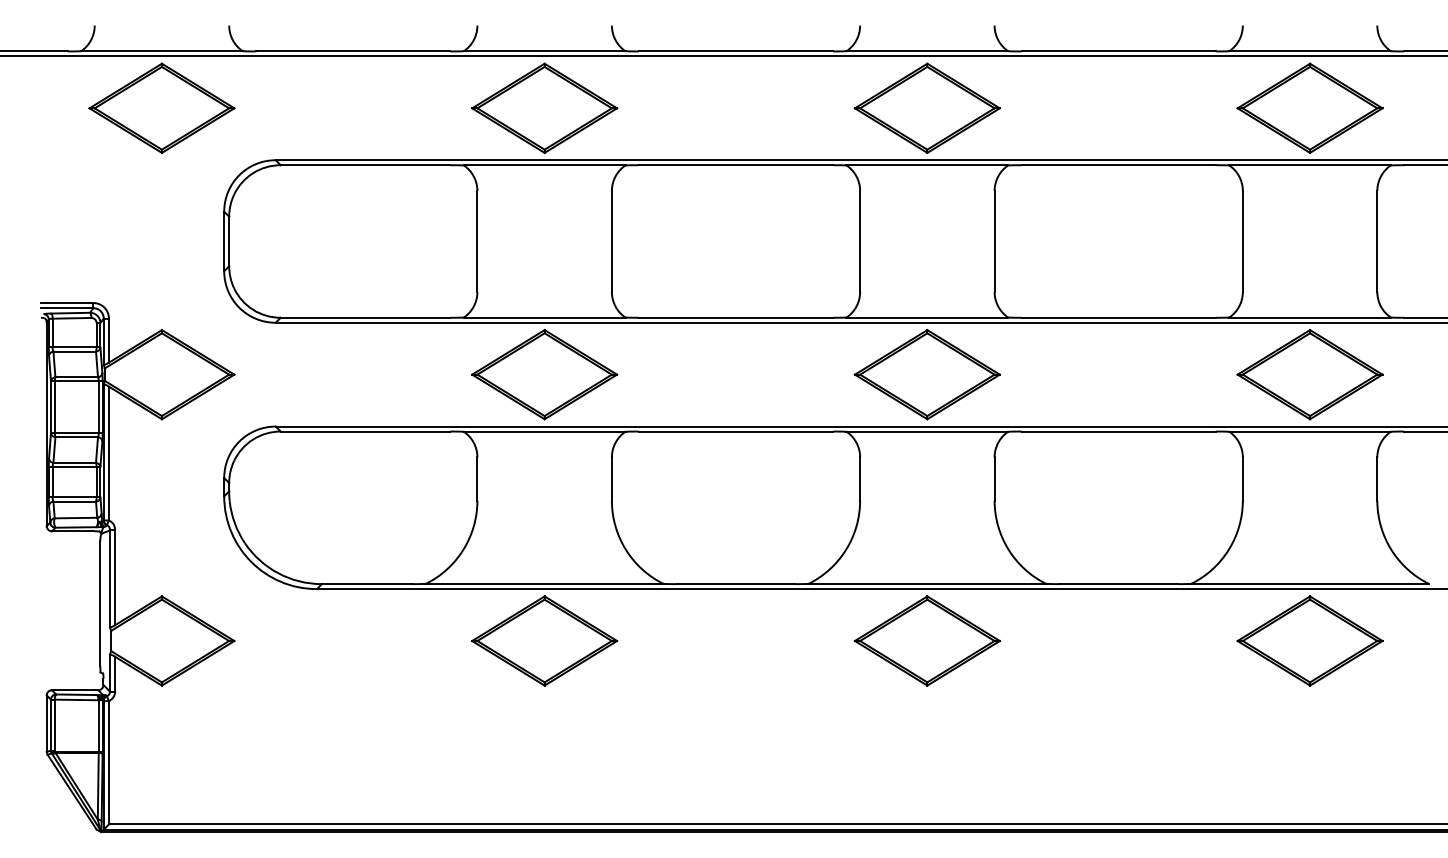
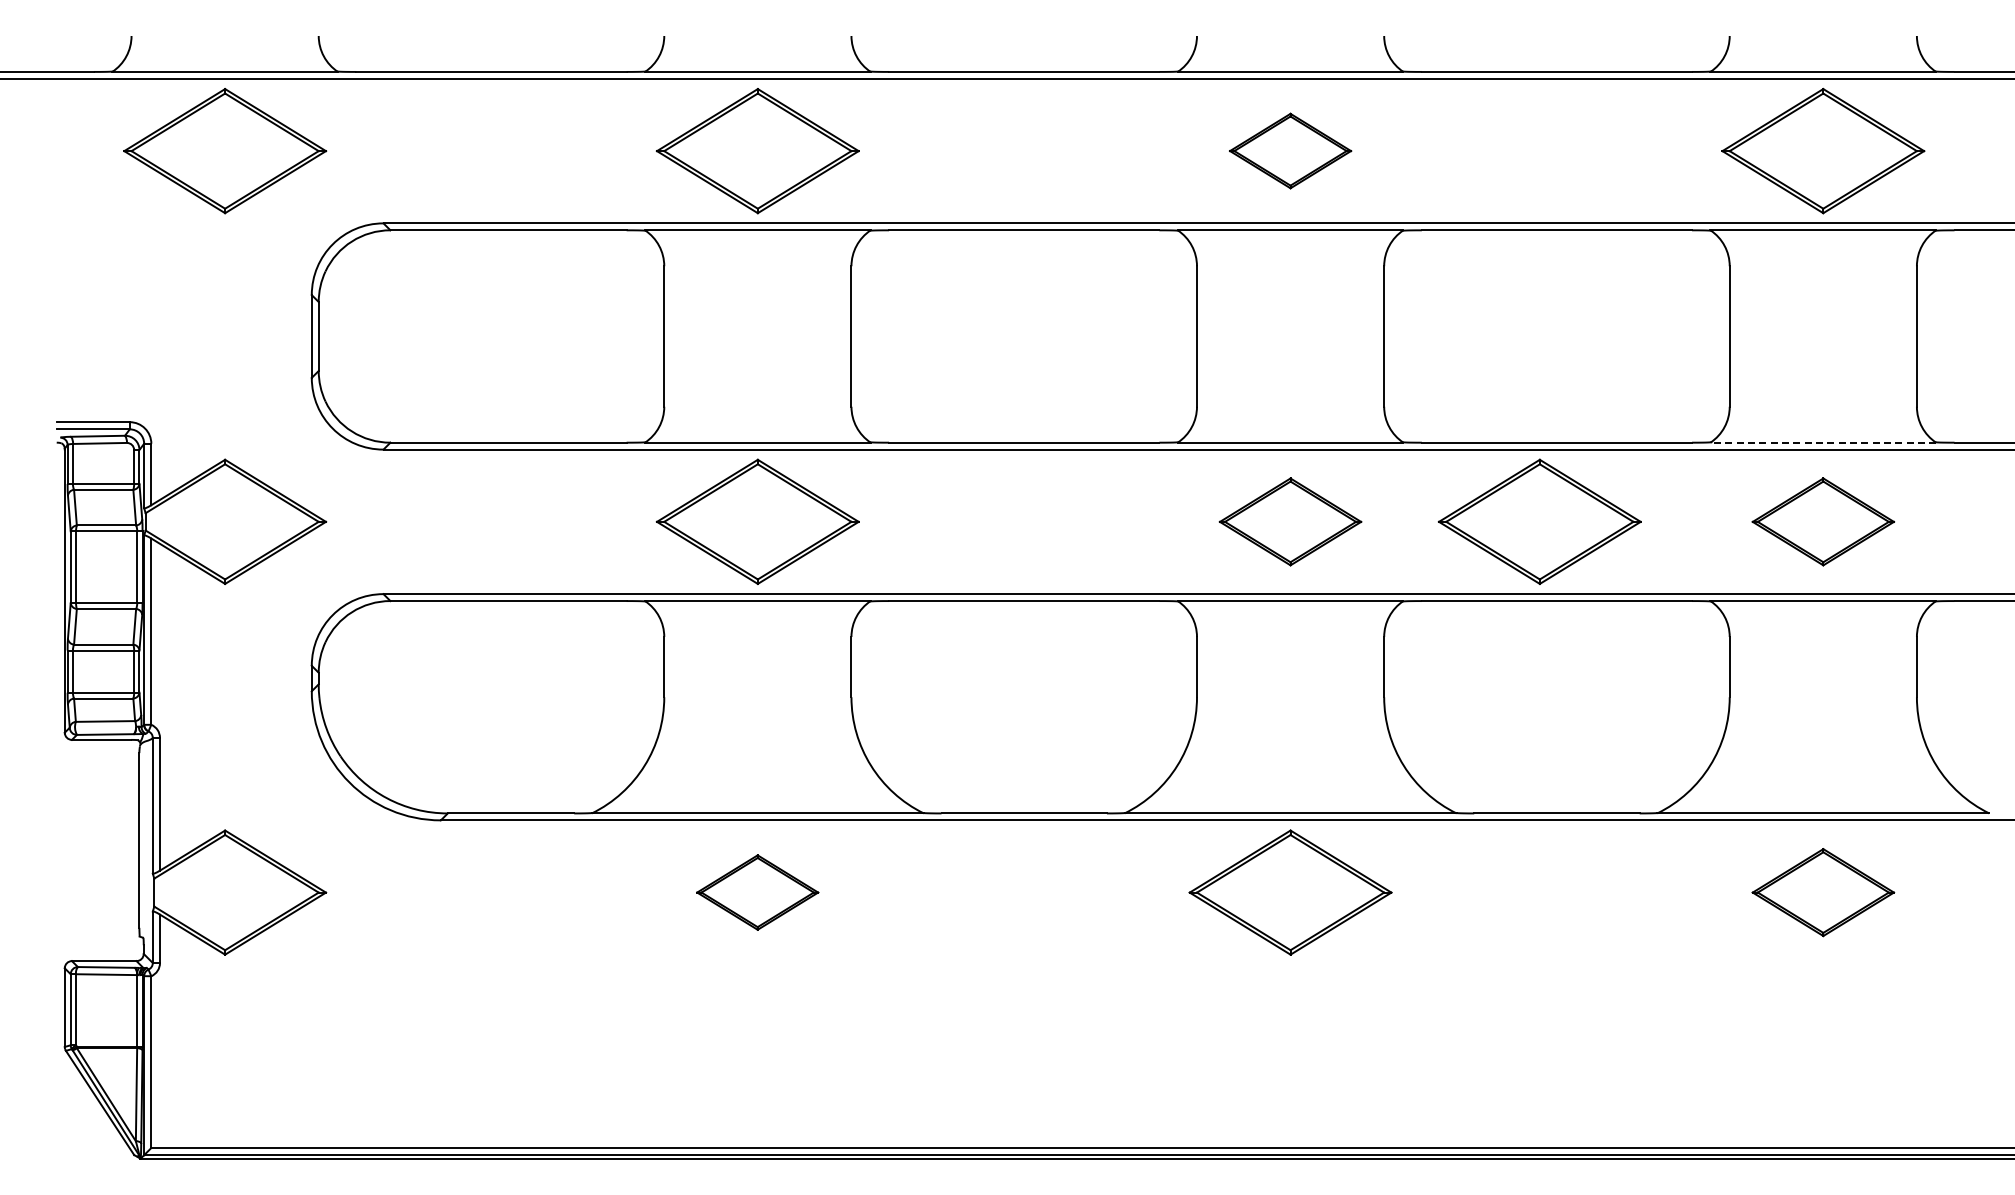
part: (927, 107) -> (1290, 150), size x0.6
line: (1310, 317) -> (1823, 442), solid -> dashed
part: (927, 374) -> (1290, 521), size x0.7
part: (1106, 374) -> (1539, 521), added
part: (1310, 374) -> (1823, 521), size x0.7
part: (544, 640) -> (757, 892), size x0.6
part: (1310, 640) -> (1823, 892), size x0.7

